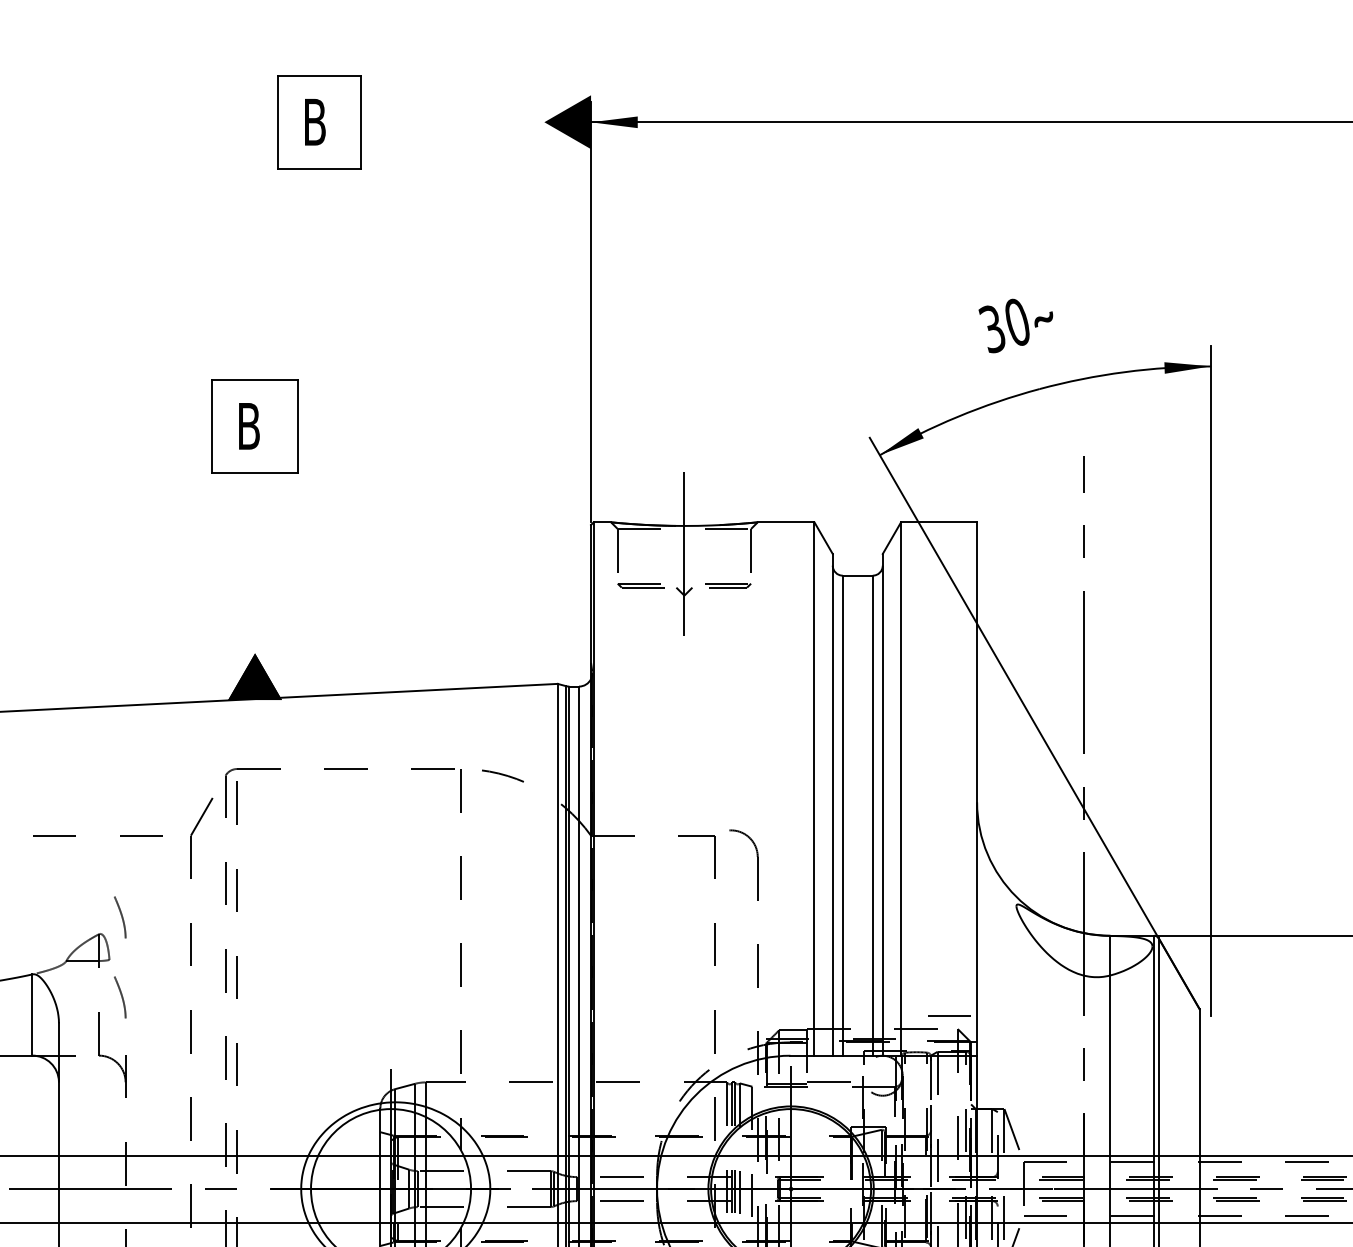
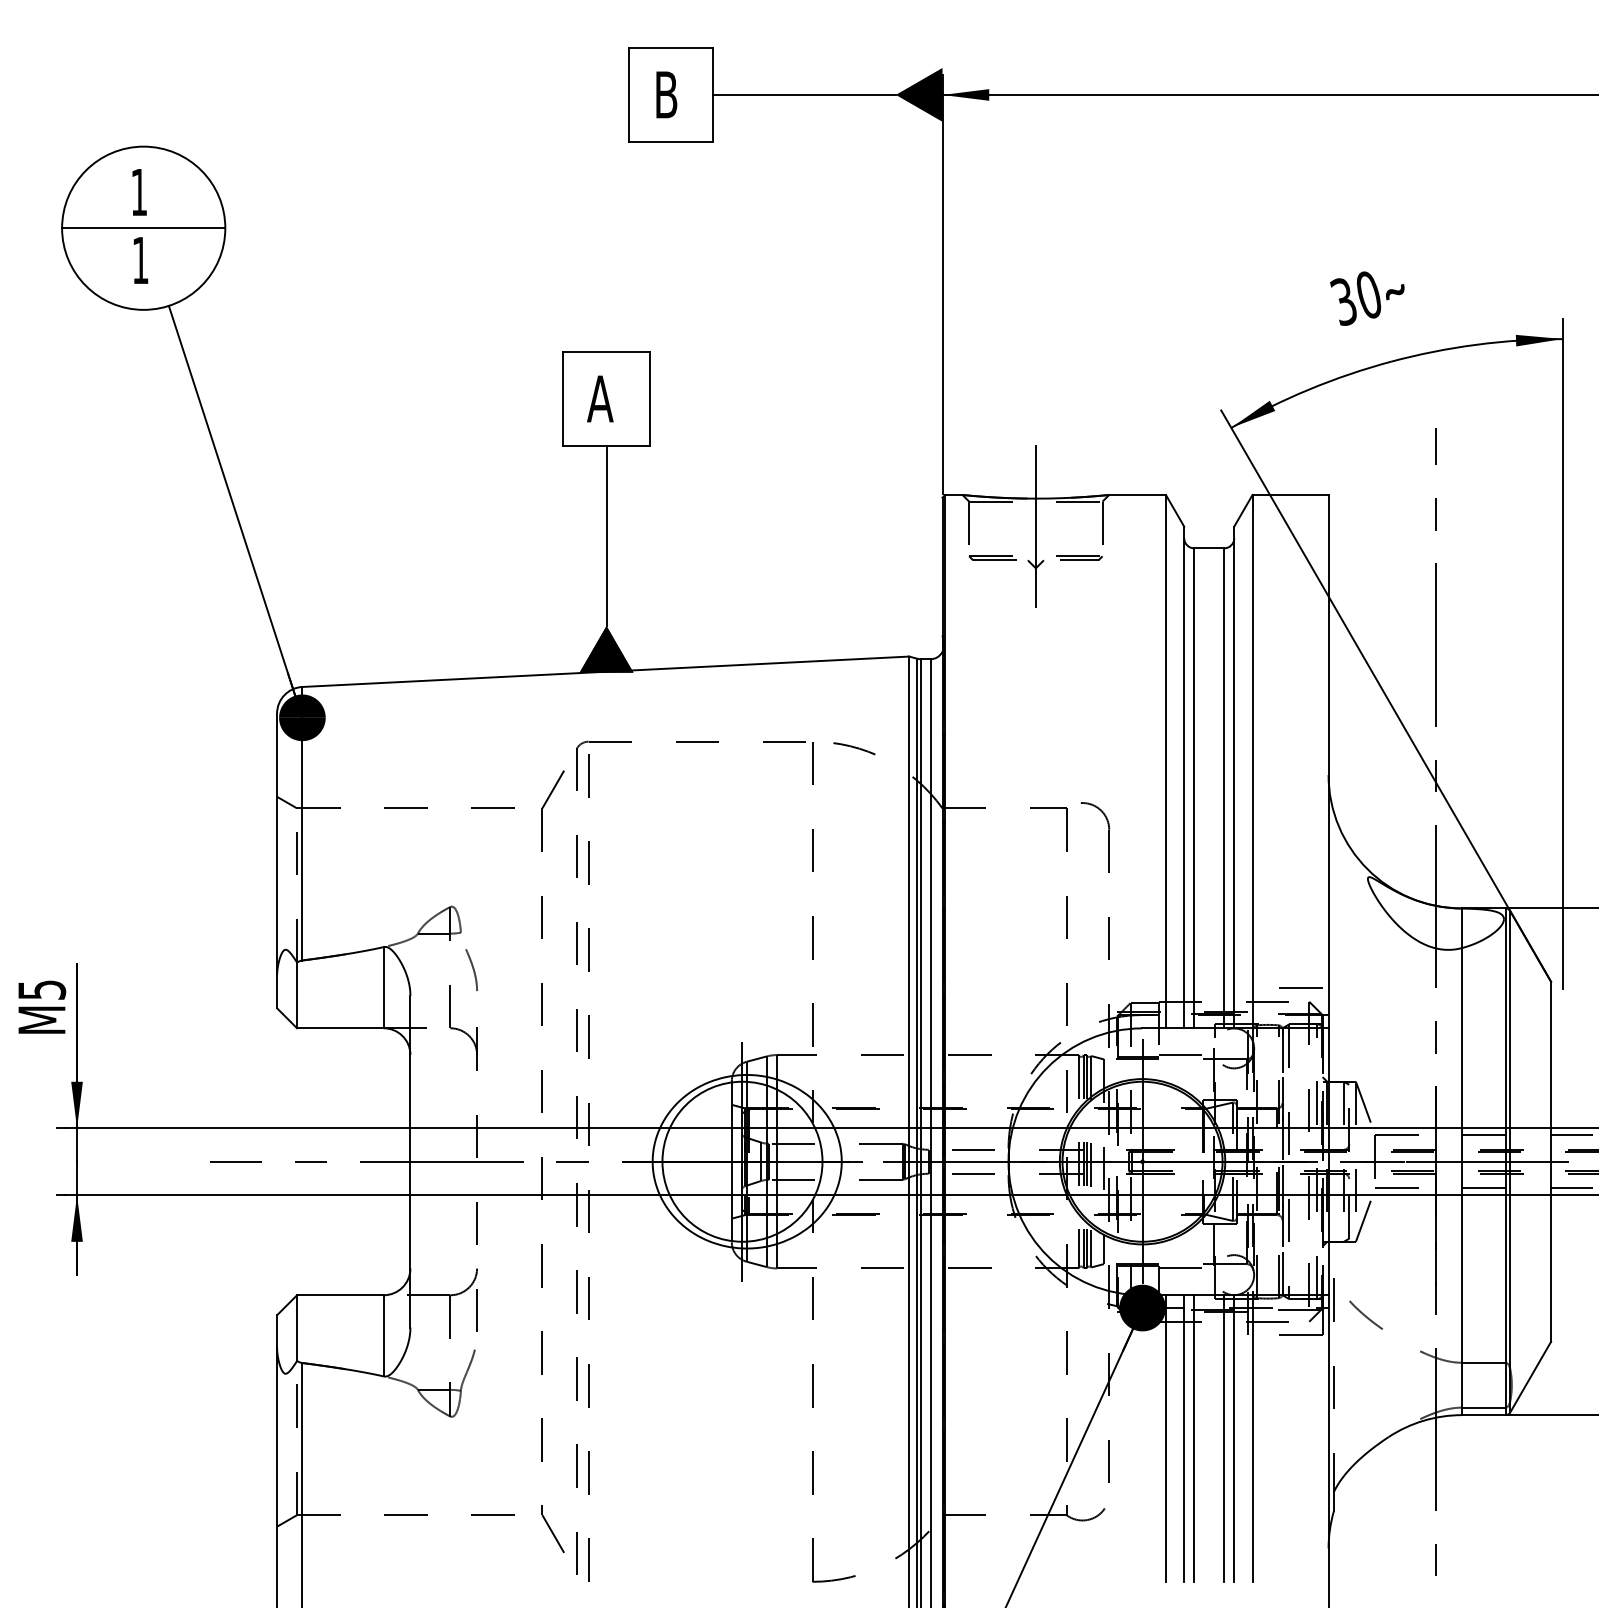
line: (452, 121) -> (803, 94), added
text: (249, 425) -> (600, 398), B -> A
line: (255, 562) -> (606, 535), added
curve: (121, 916) -> (472, 889), removed

